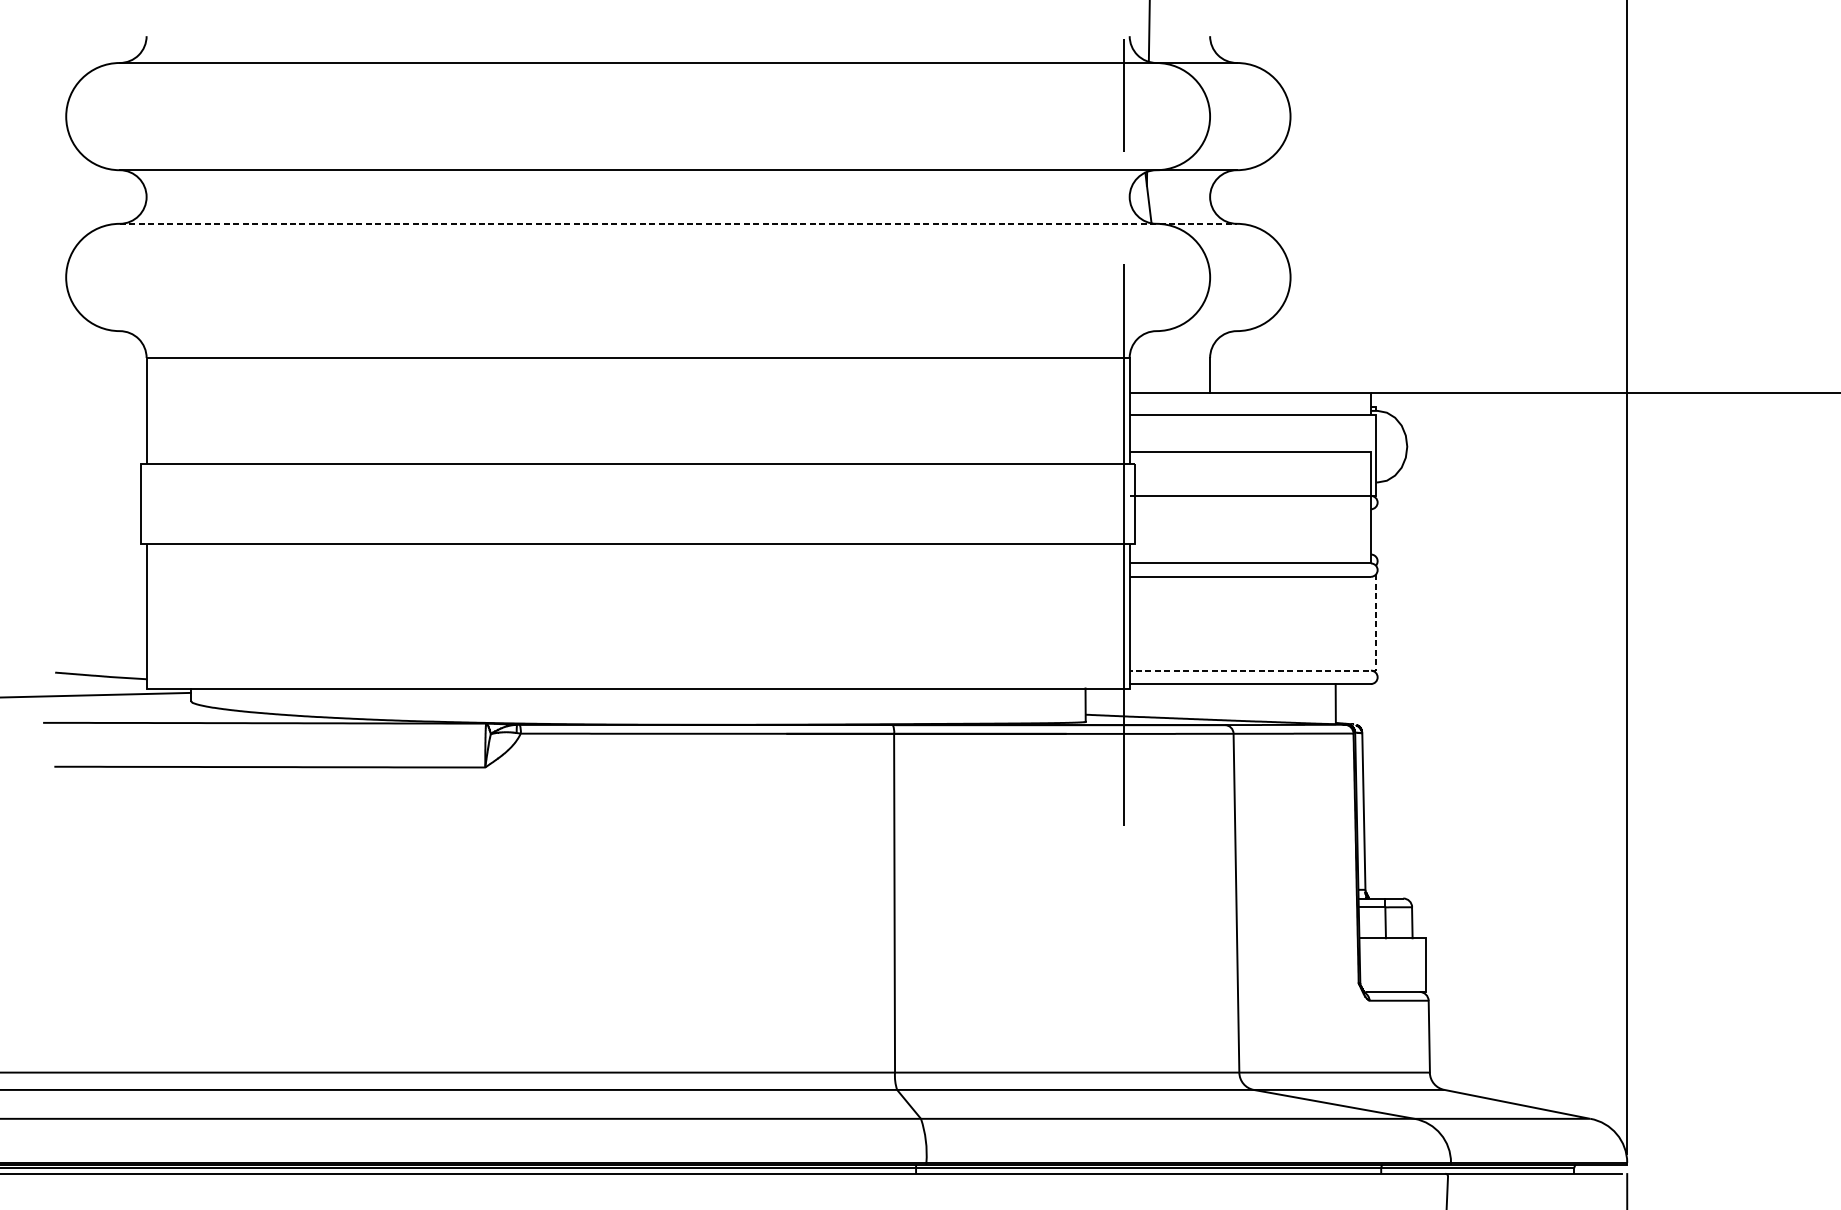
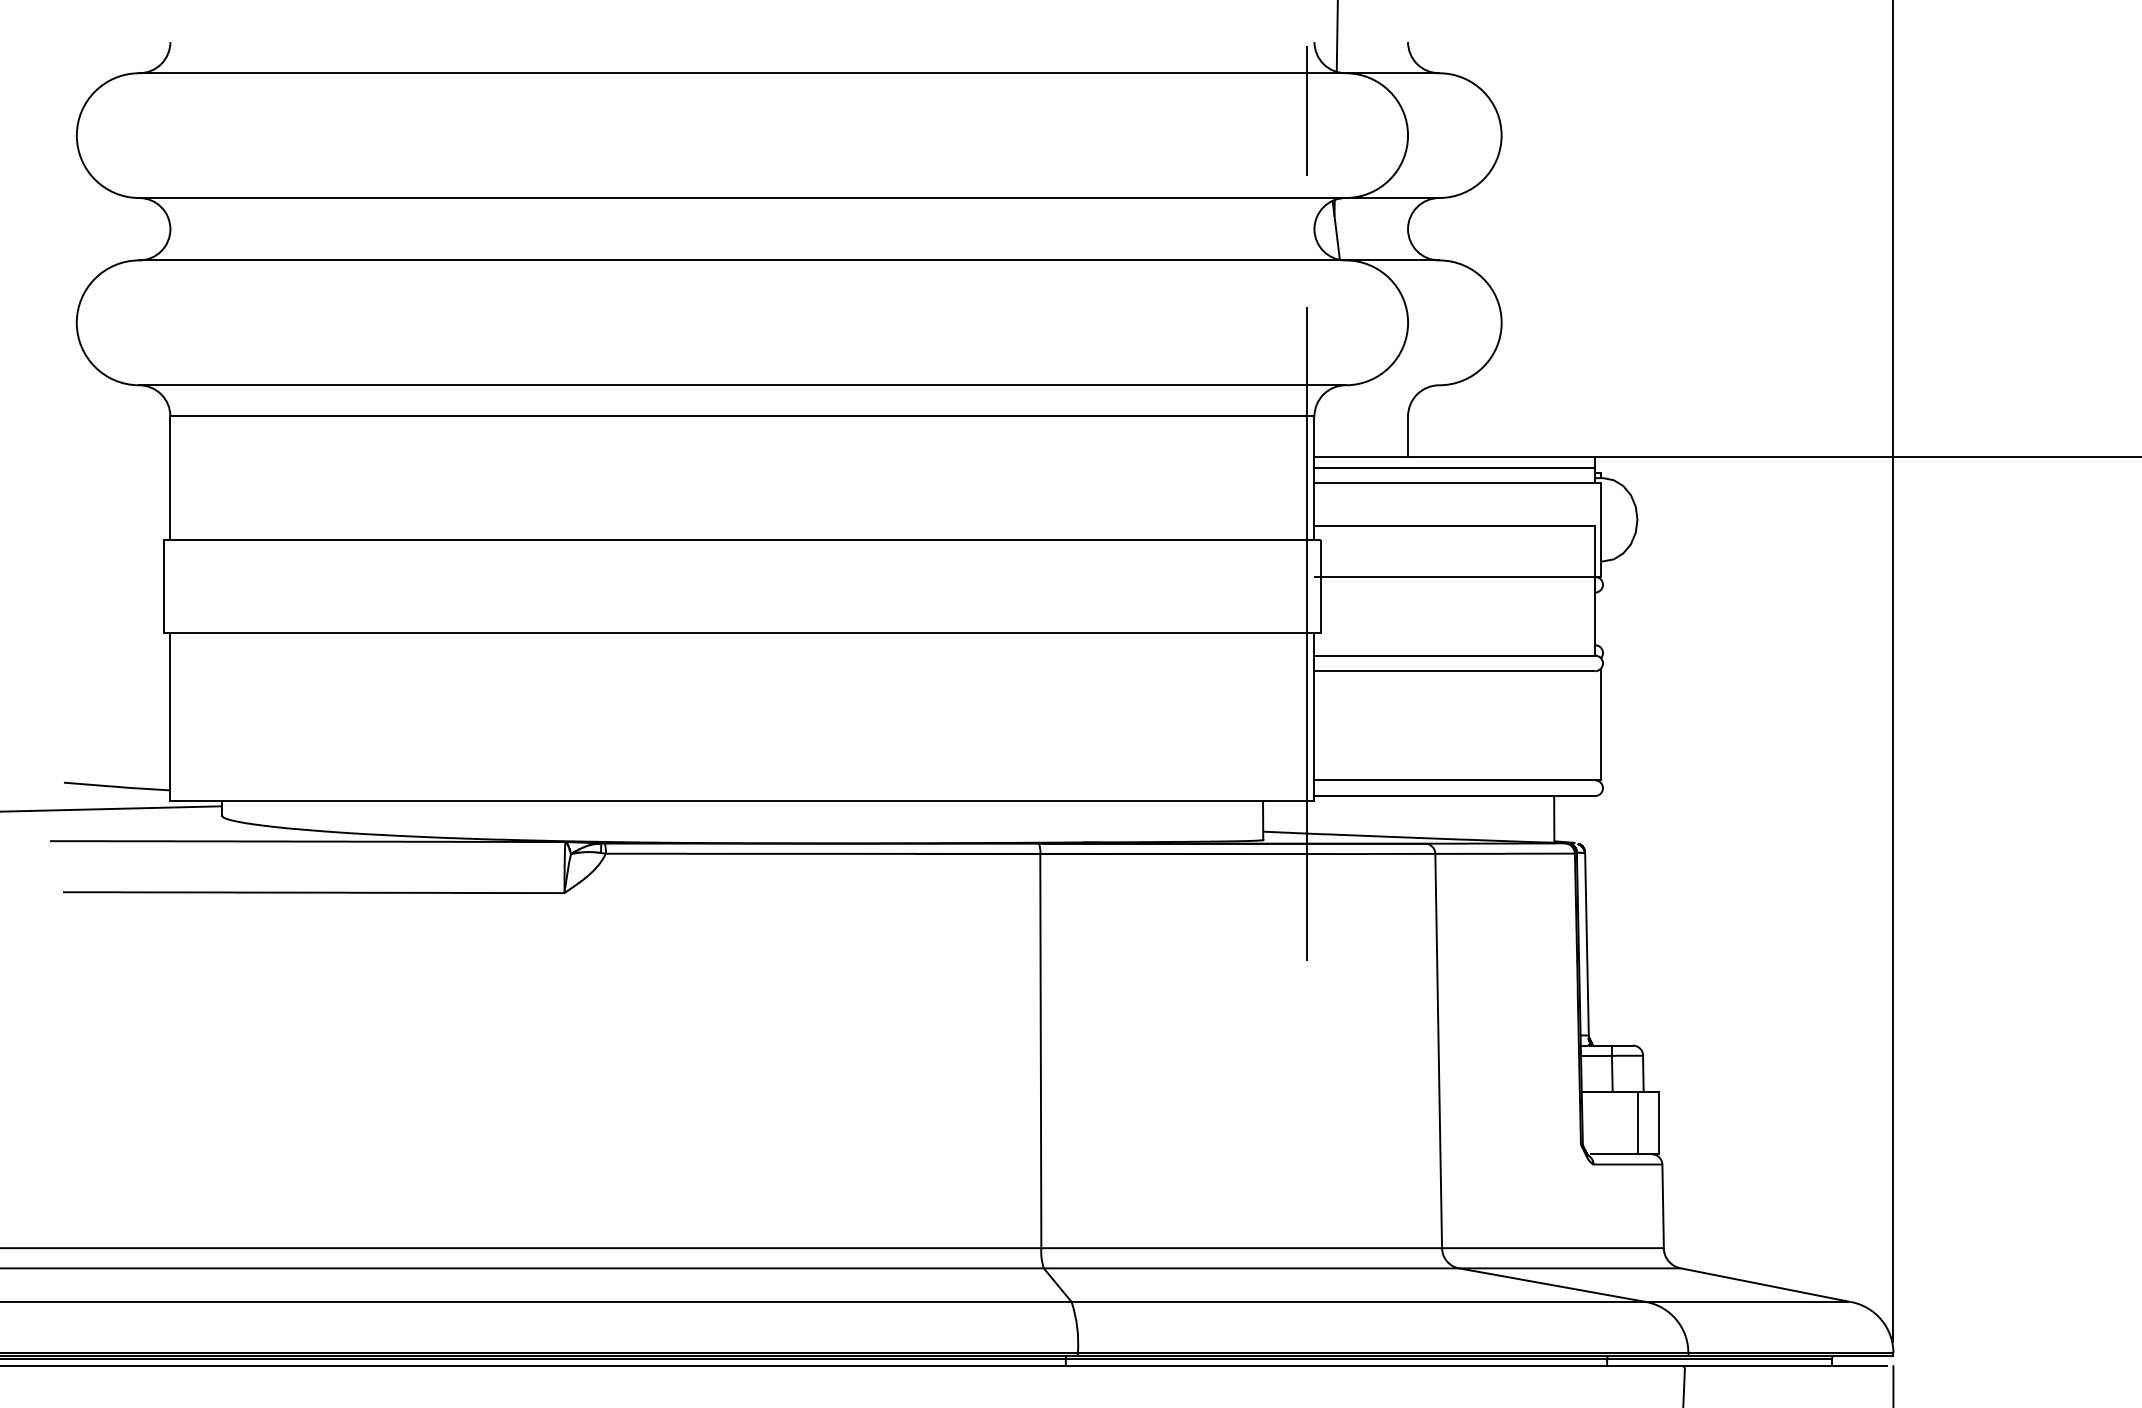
line: (678, 223) -> (789, 260), dashed -> solid
line: (638, 331) -> (742, 385), added
line: (1250, 401) -> (1454, 467), added
line: (1301, 670) -> (1514, 780), dashed -> solid
line: (1408, 964) -> (1638, 1122), added

